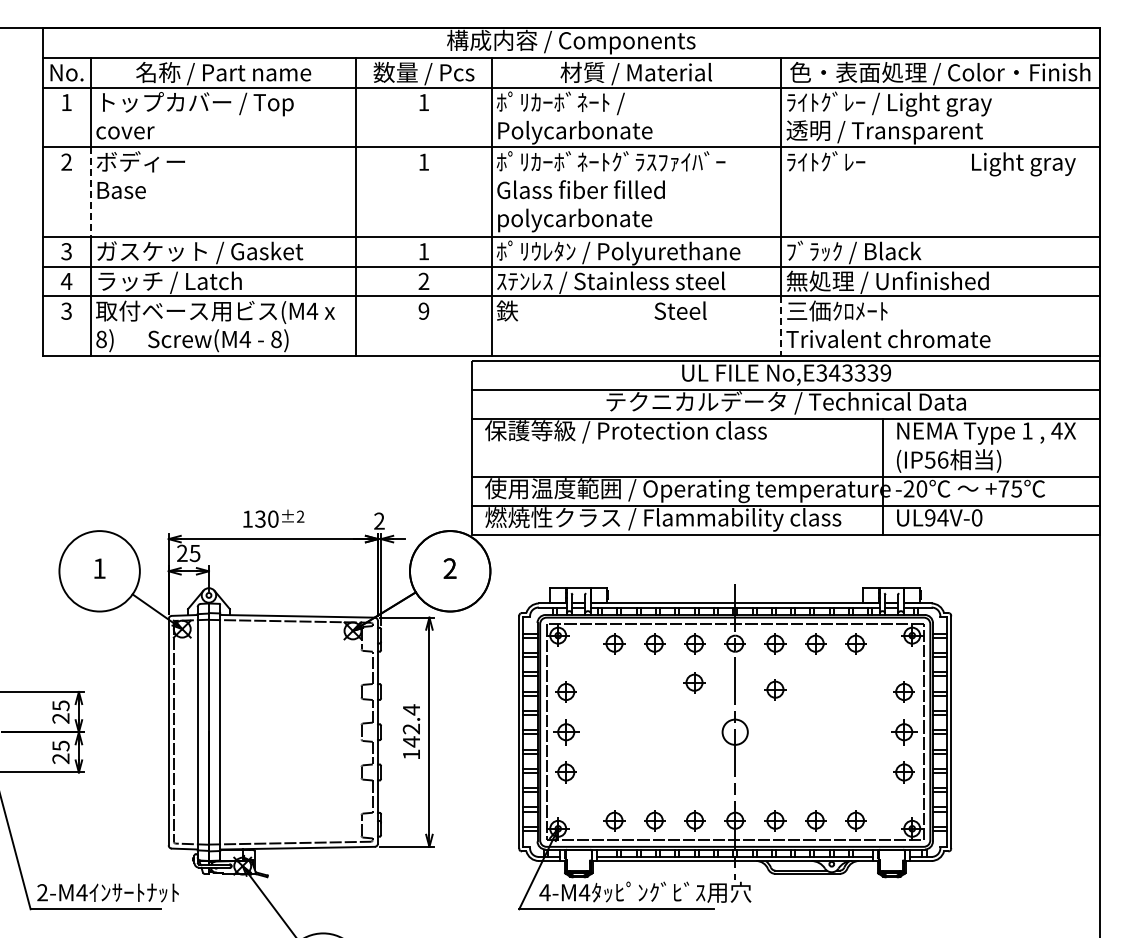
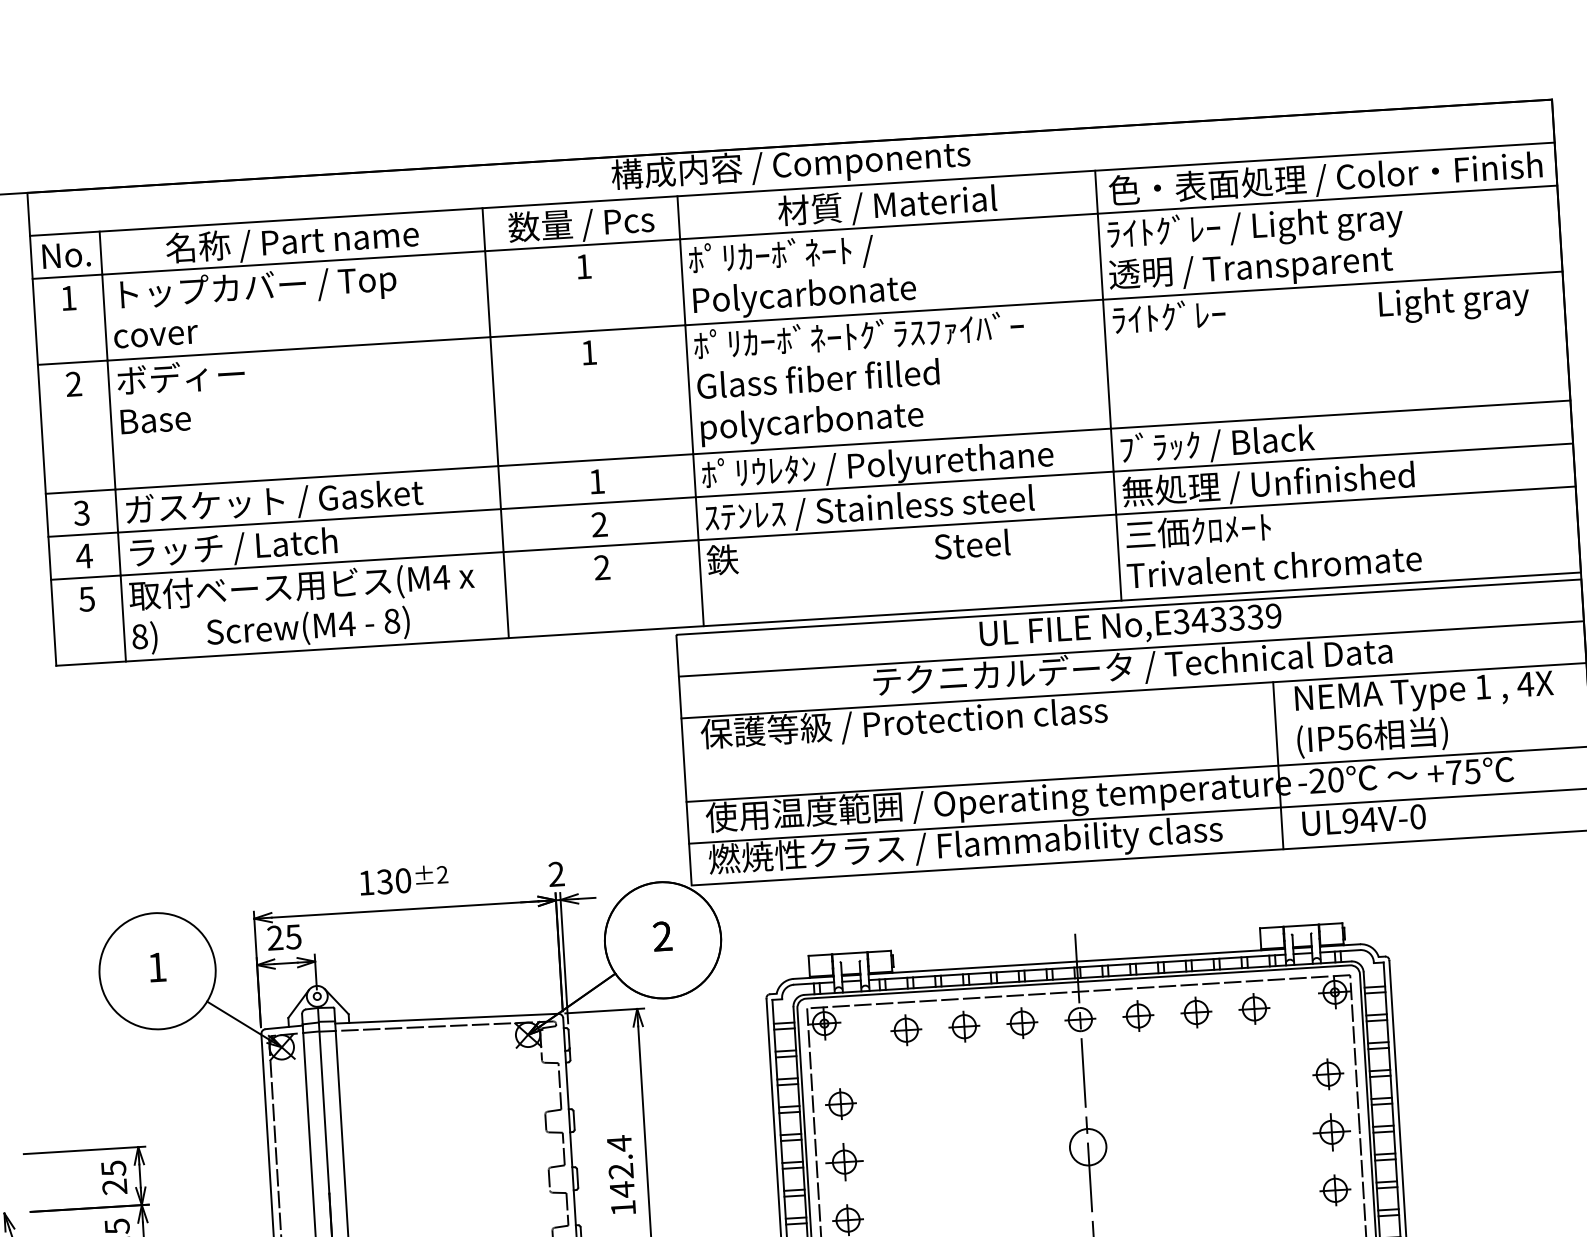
line: (90, 192) -> (110, 425), dashed -> solid
text: (66, 310) -> (86, 598), 3 -> 5
text: (423, 311) -> (601, 568), 9 -> 2
line: (781, 326) -> (1119, 558), dashed -> solid
part: (694, 682) -> (1025, 1079), removed
part: (775, 689) -> (1142, 1082), removed

